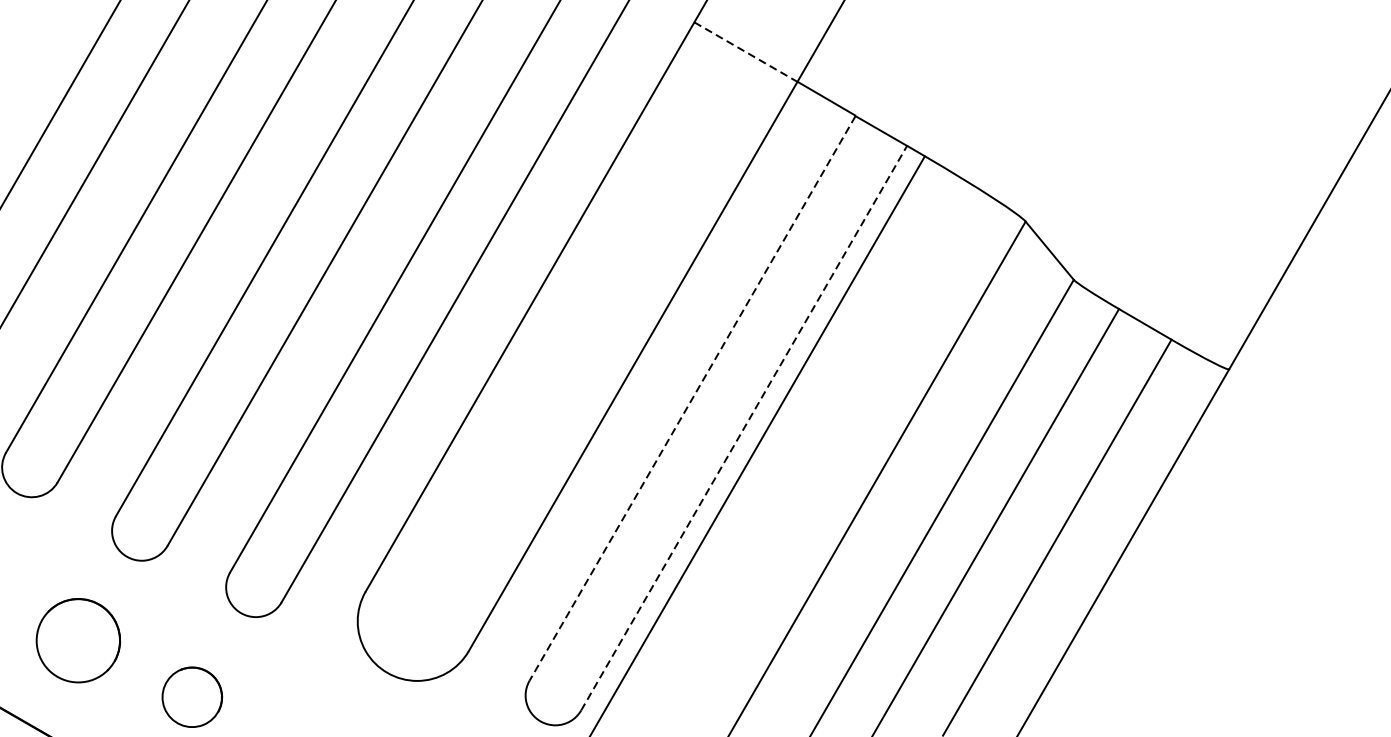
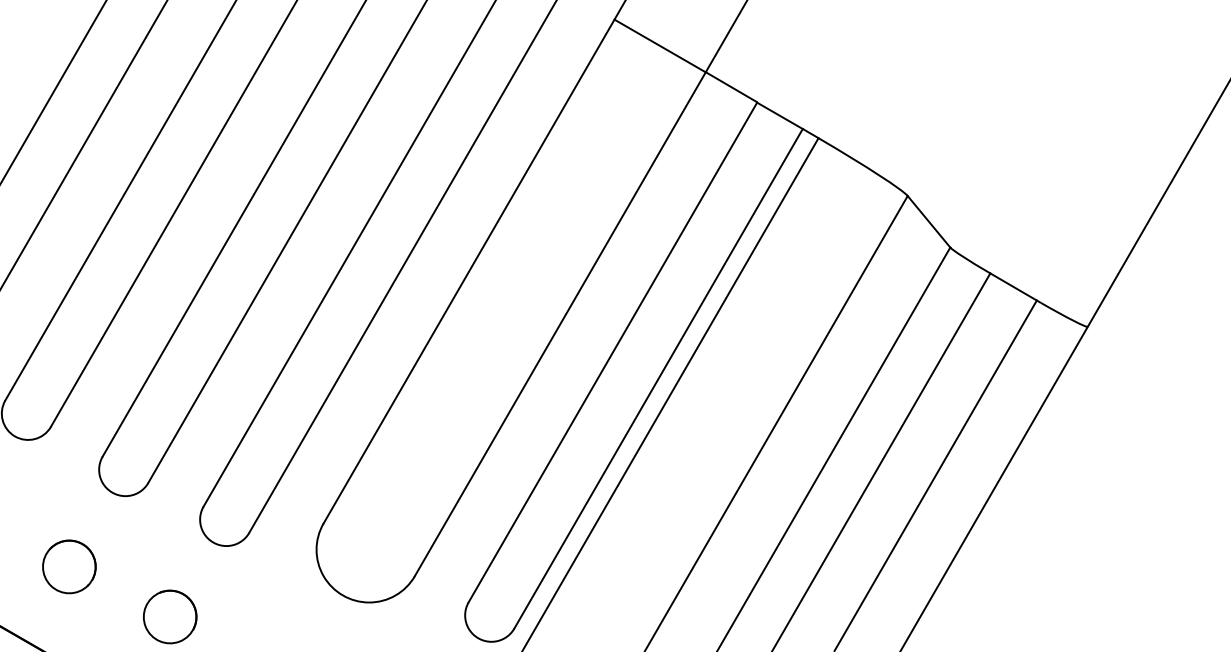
line: (746, 51) -> (660, 45), dashed -> solid
line: (692, 398) -> (612, 352), dashed -> solid
line: (744, 427) -> (658, 378), dashed -> solid
part: (78, 640) -> (69, 566), size x0.71

